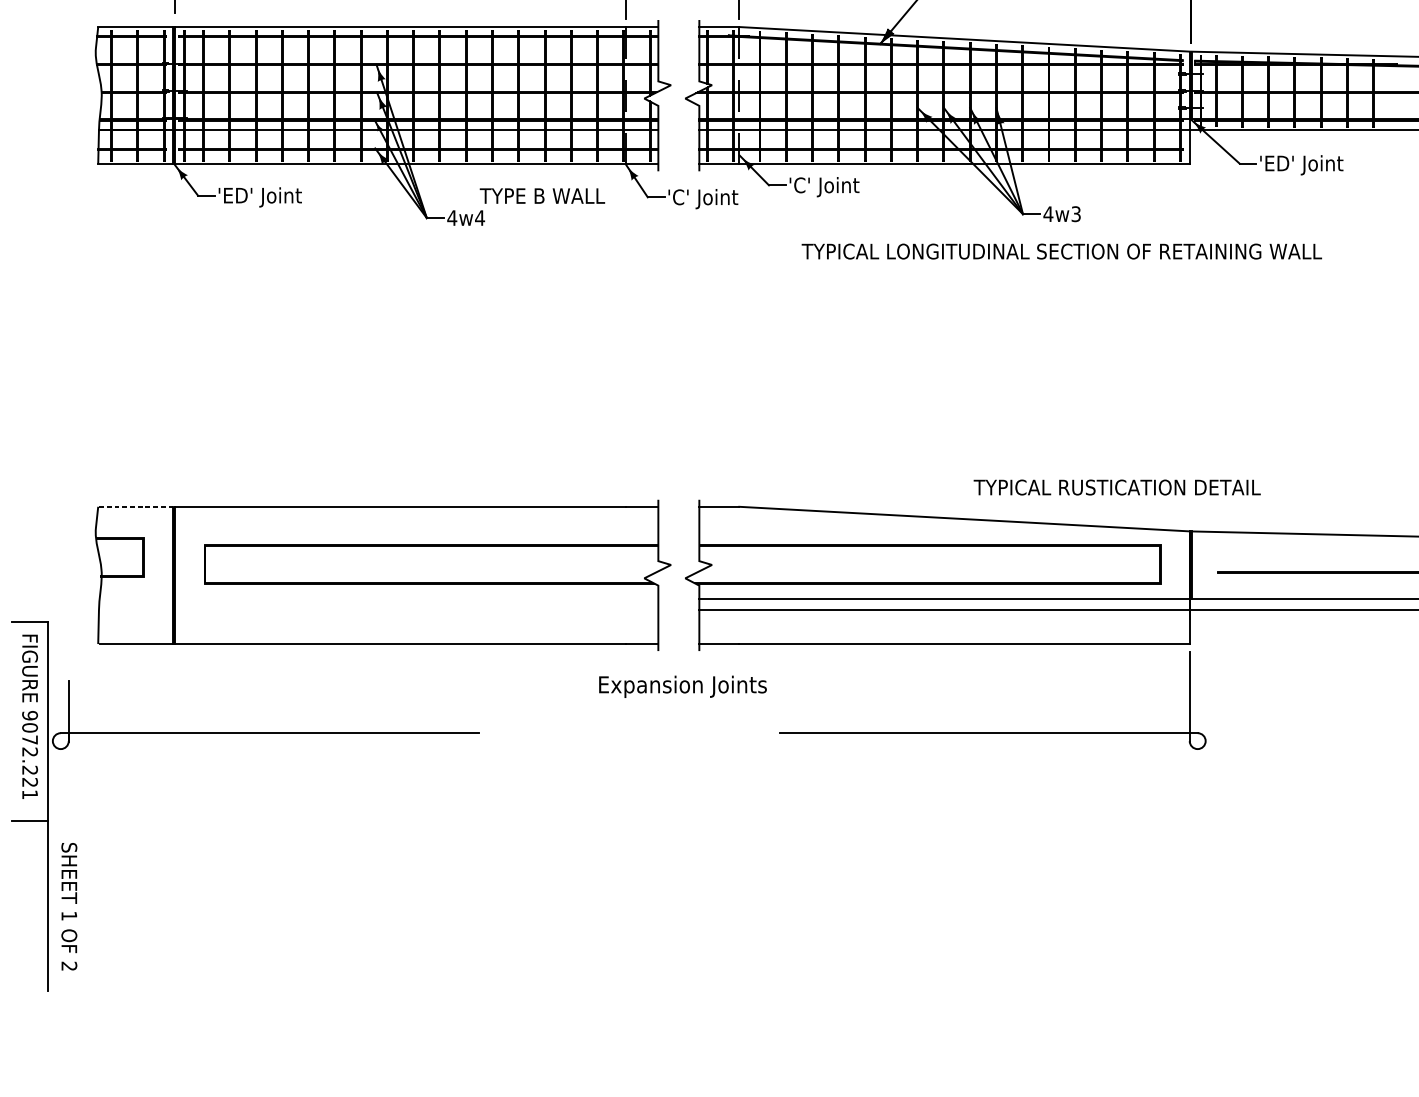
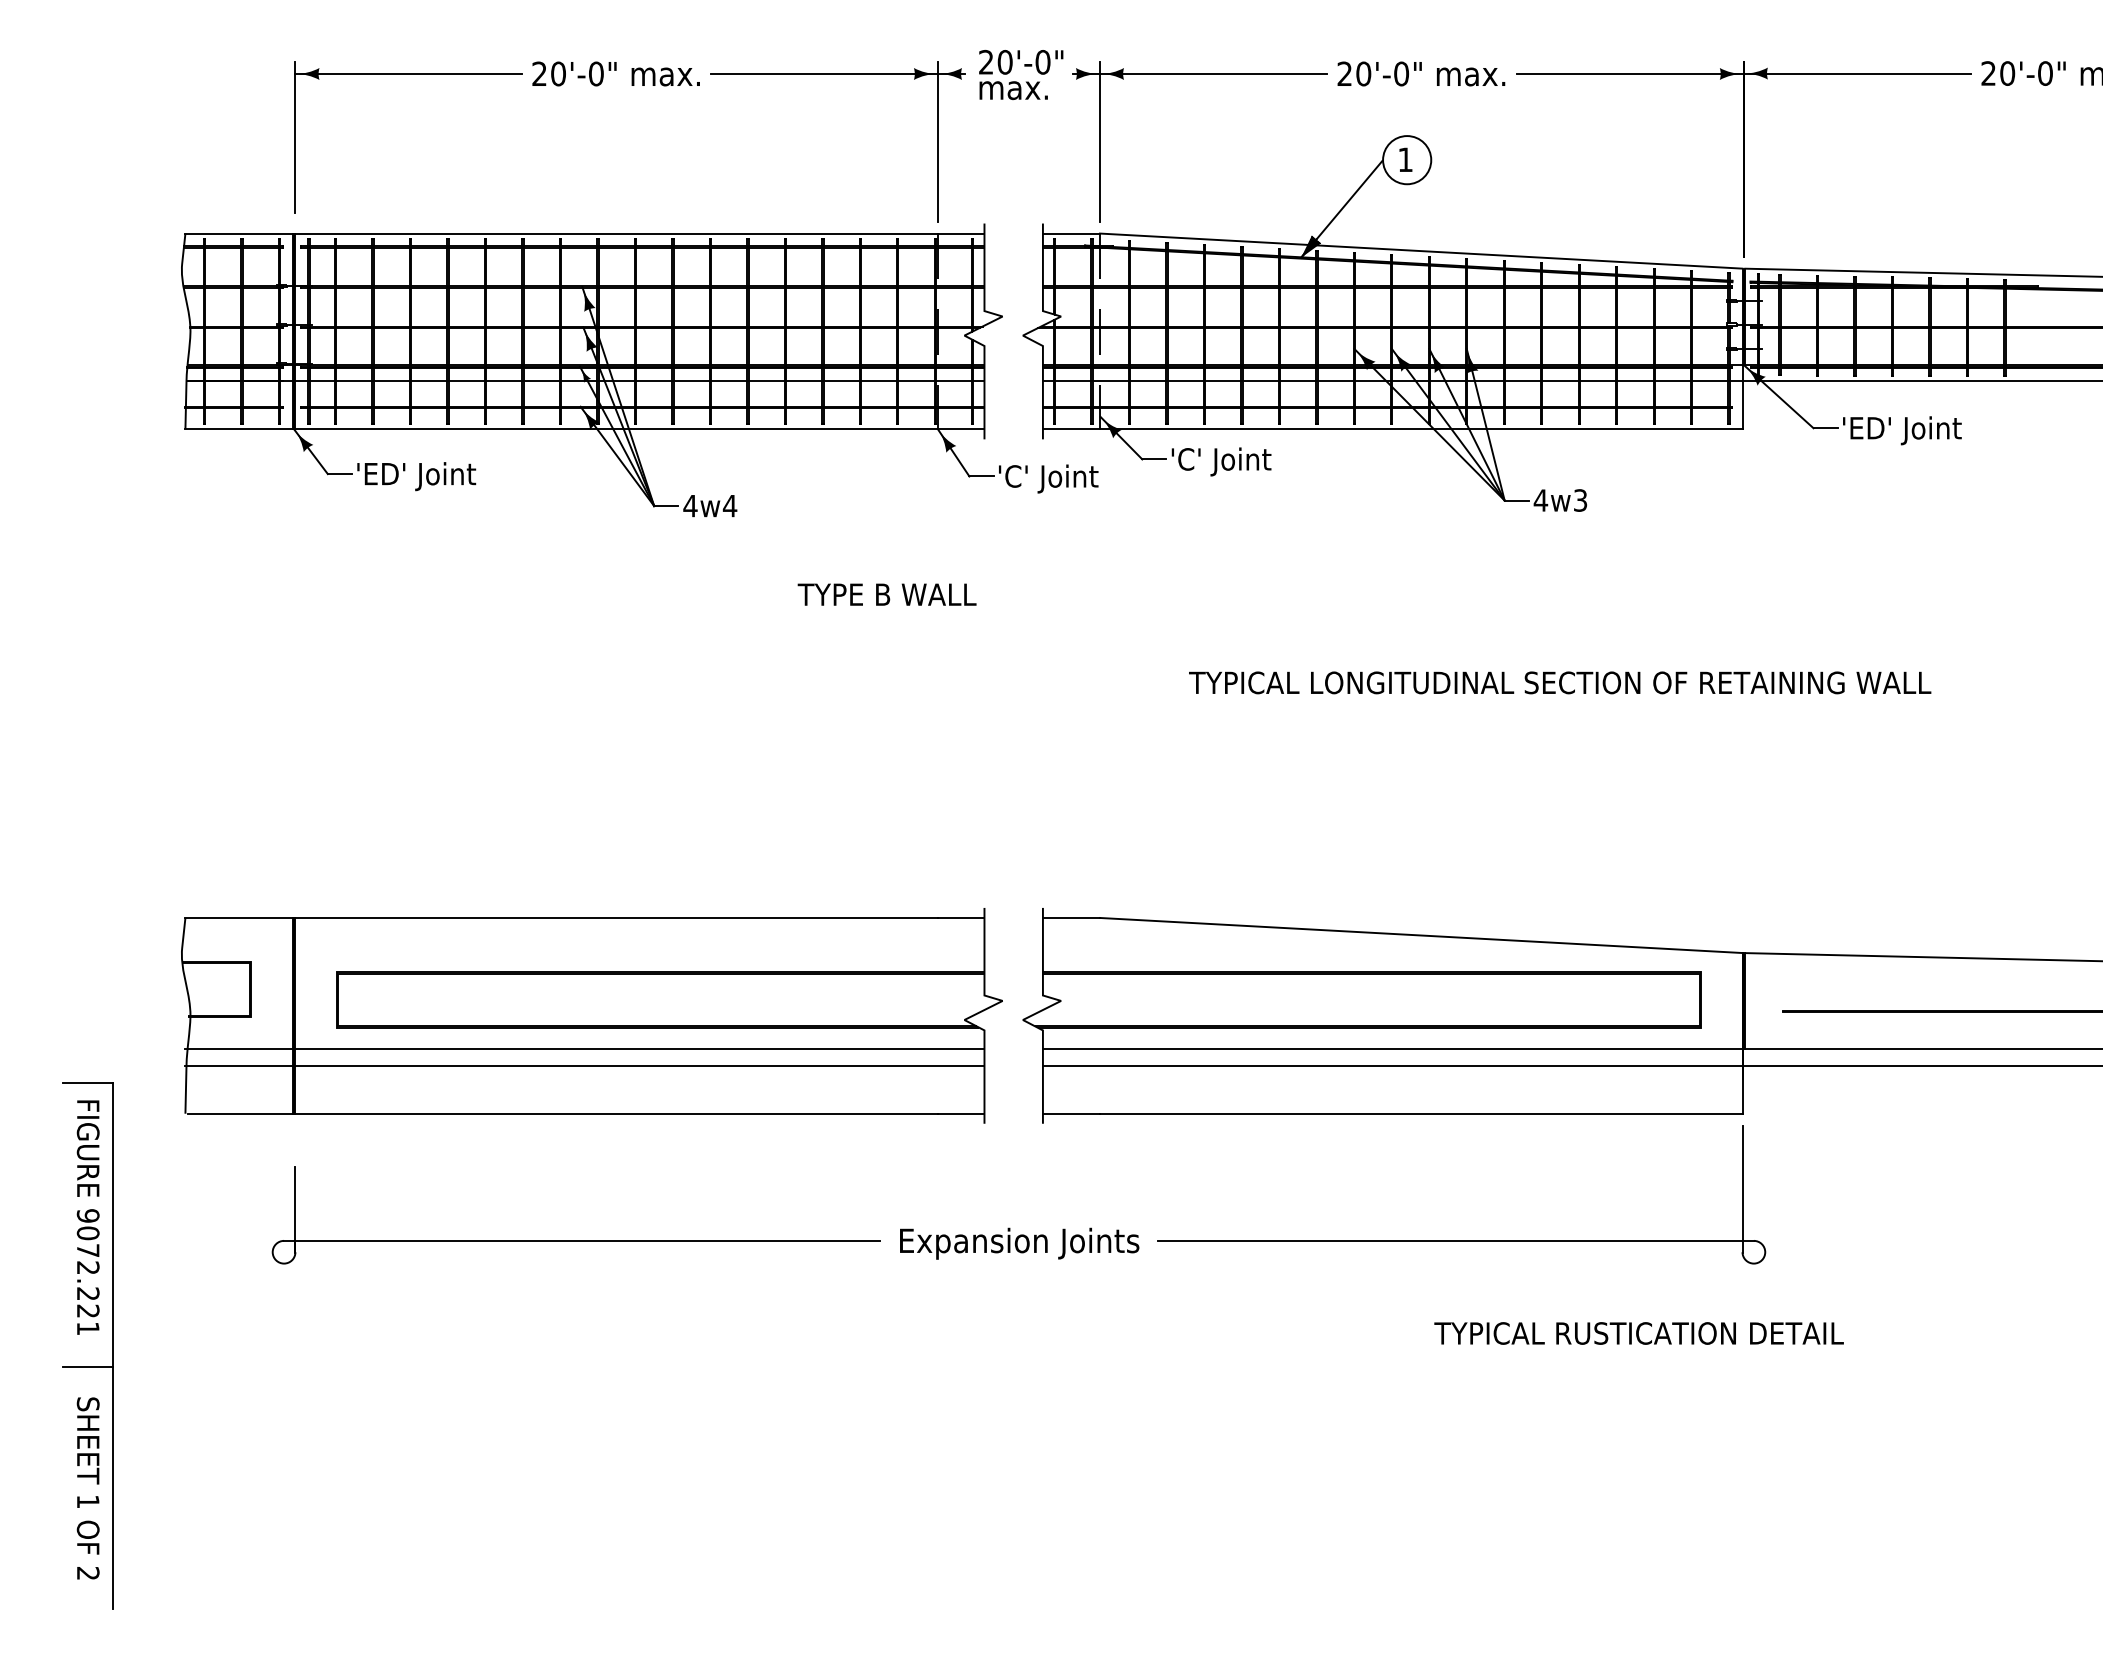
text: (542, 195) -> (886, 594), moved
text: (1062, 251) -> (1560, 682), moved
text: (1116, 487) -> (1638, 1333), moved
line: (136, 506) -> (239, 917), dashed -> solid
line: (377, 599) -> (584, 1049), added
line: (377, 610) -> (584, 1065), added
text: (682, 686) -> (1019, 1243), moved
part: (265, 732) -> (575, 1240), moved
text: (68, 906) -> (87, 1488), moved

